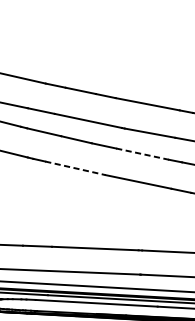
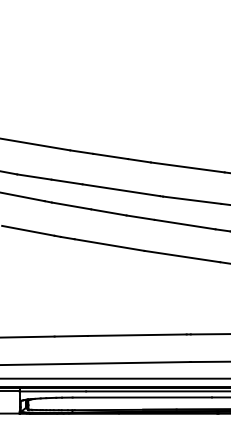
line: (142, 154) -> (185, 224), dashed -> solid
line: (76, 168) -> (110, 245), dashed -> solid

